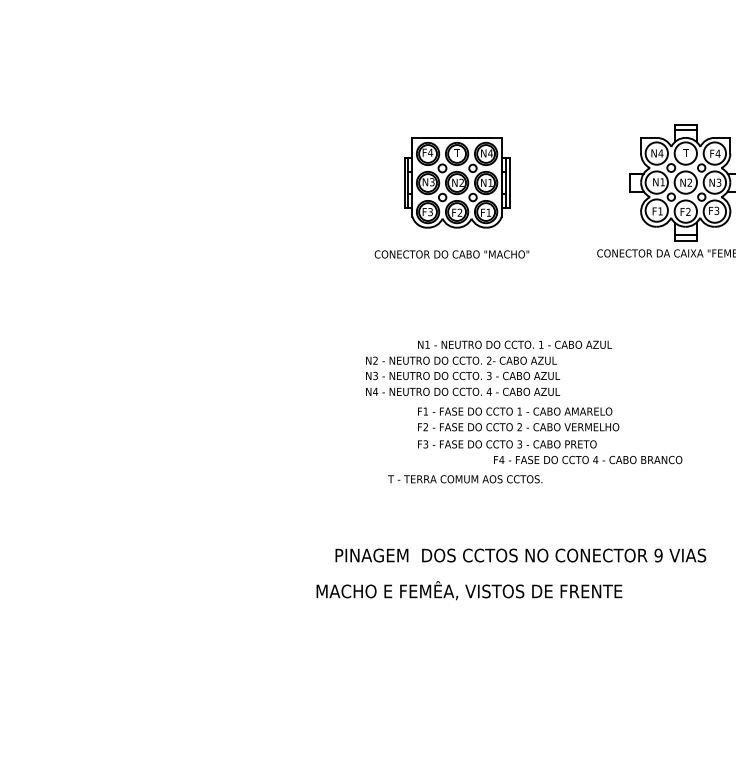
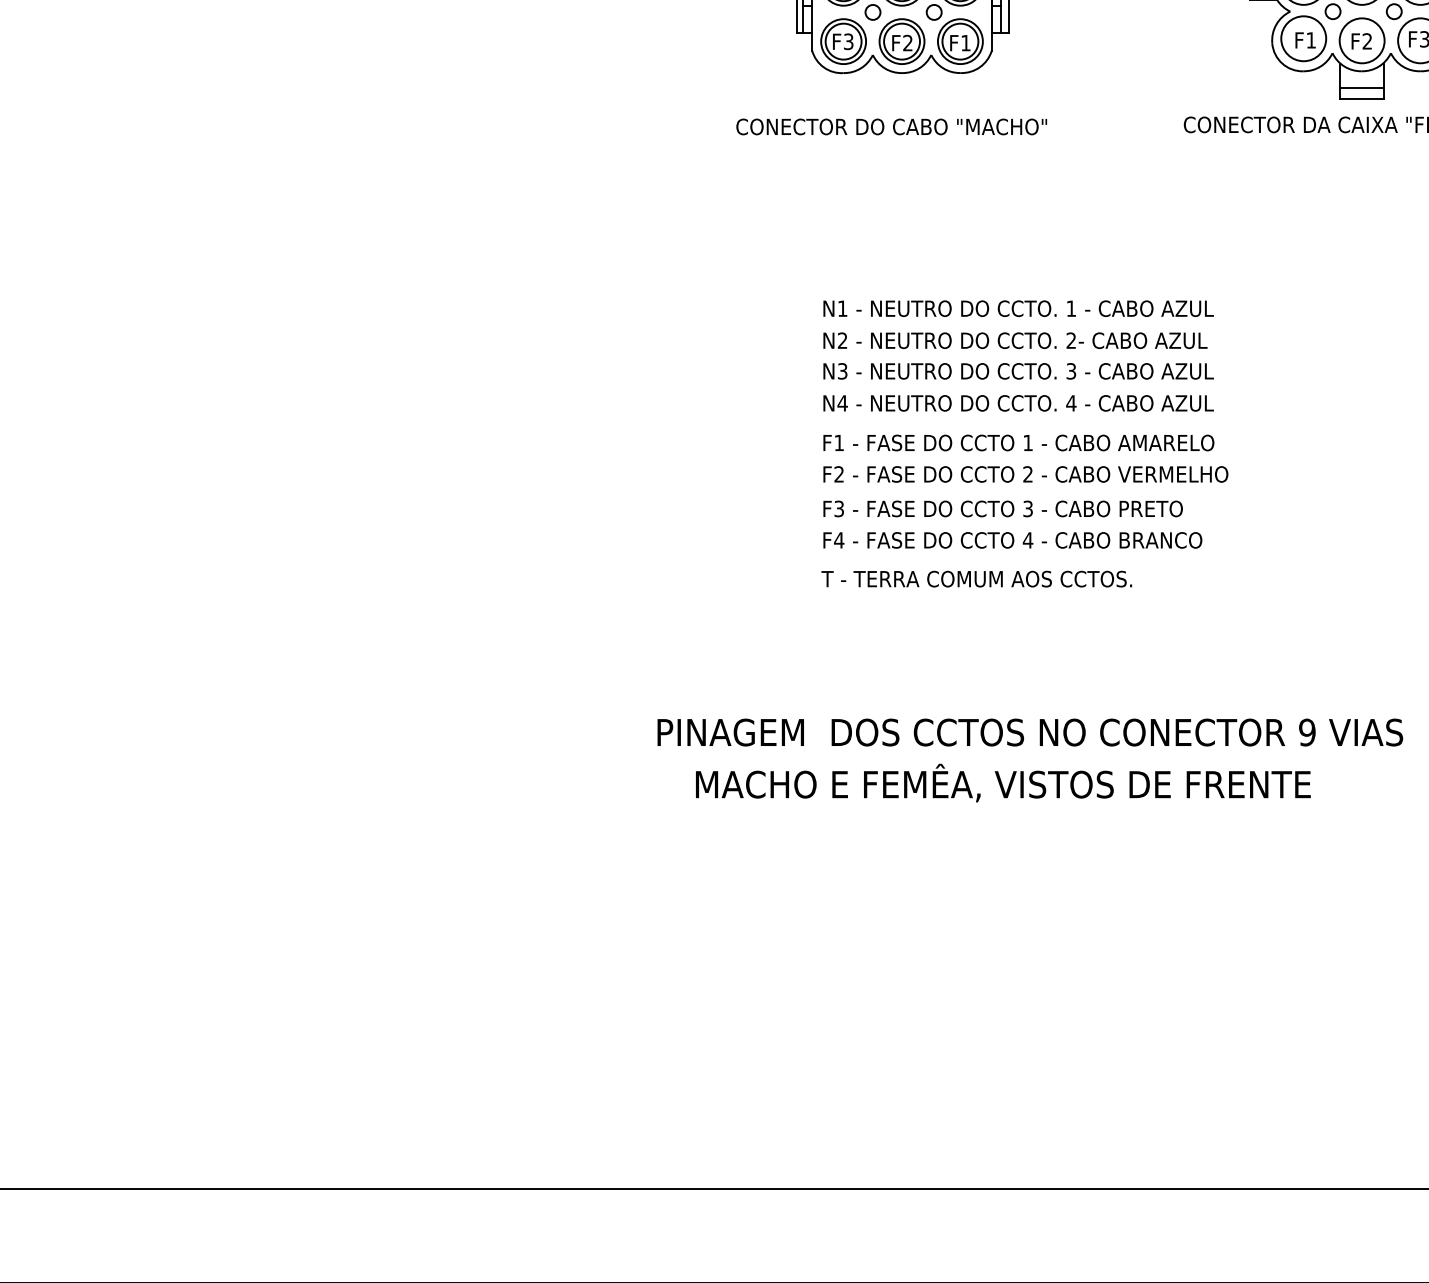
text: (463, 375) -> (1019, 370), moved
text: (588, 459) -> (1013, 539), moved
text: (465, 479) -> (977, 579), moved
text: (469, 590) -> (1003, 782), moved

